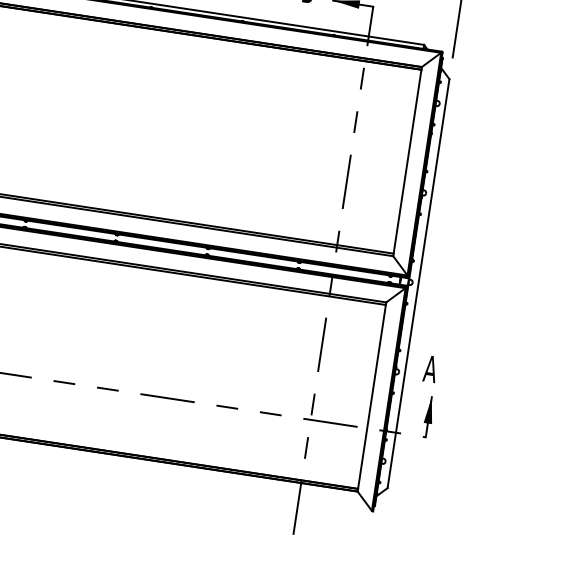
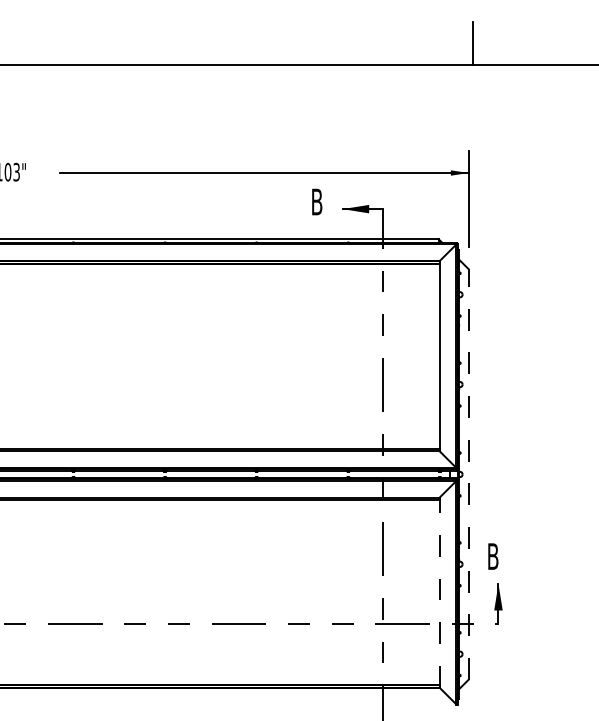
line: (418, 282) -> (468, 473), solid -> dashed
text: (430, 368) -> (492, 556), A -> B
line: (371, 396) -> (439, 592), solid -> dashed

